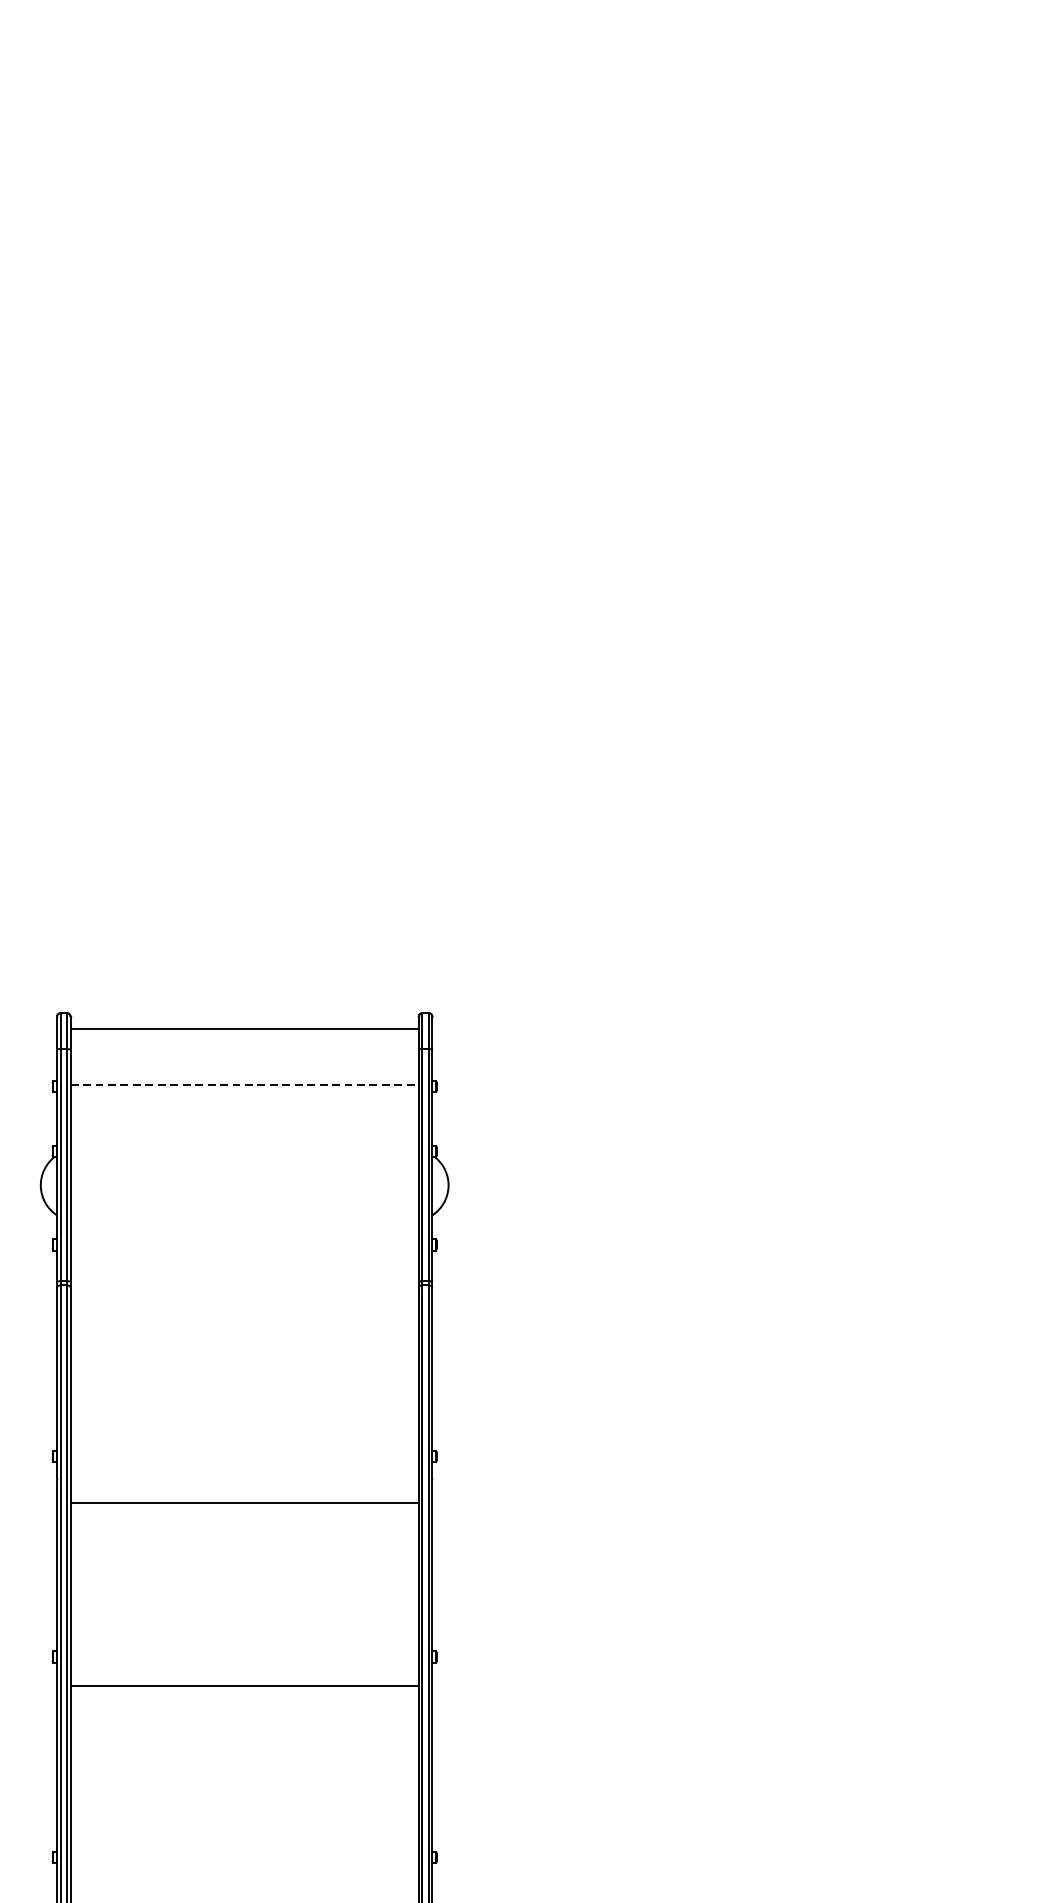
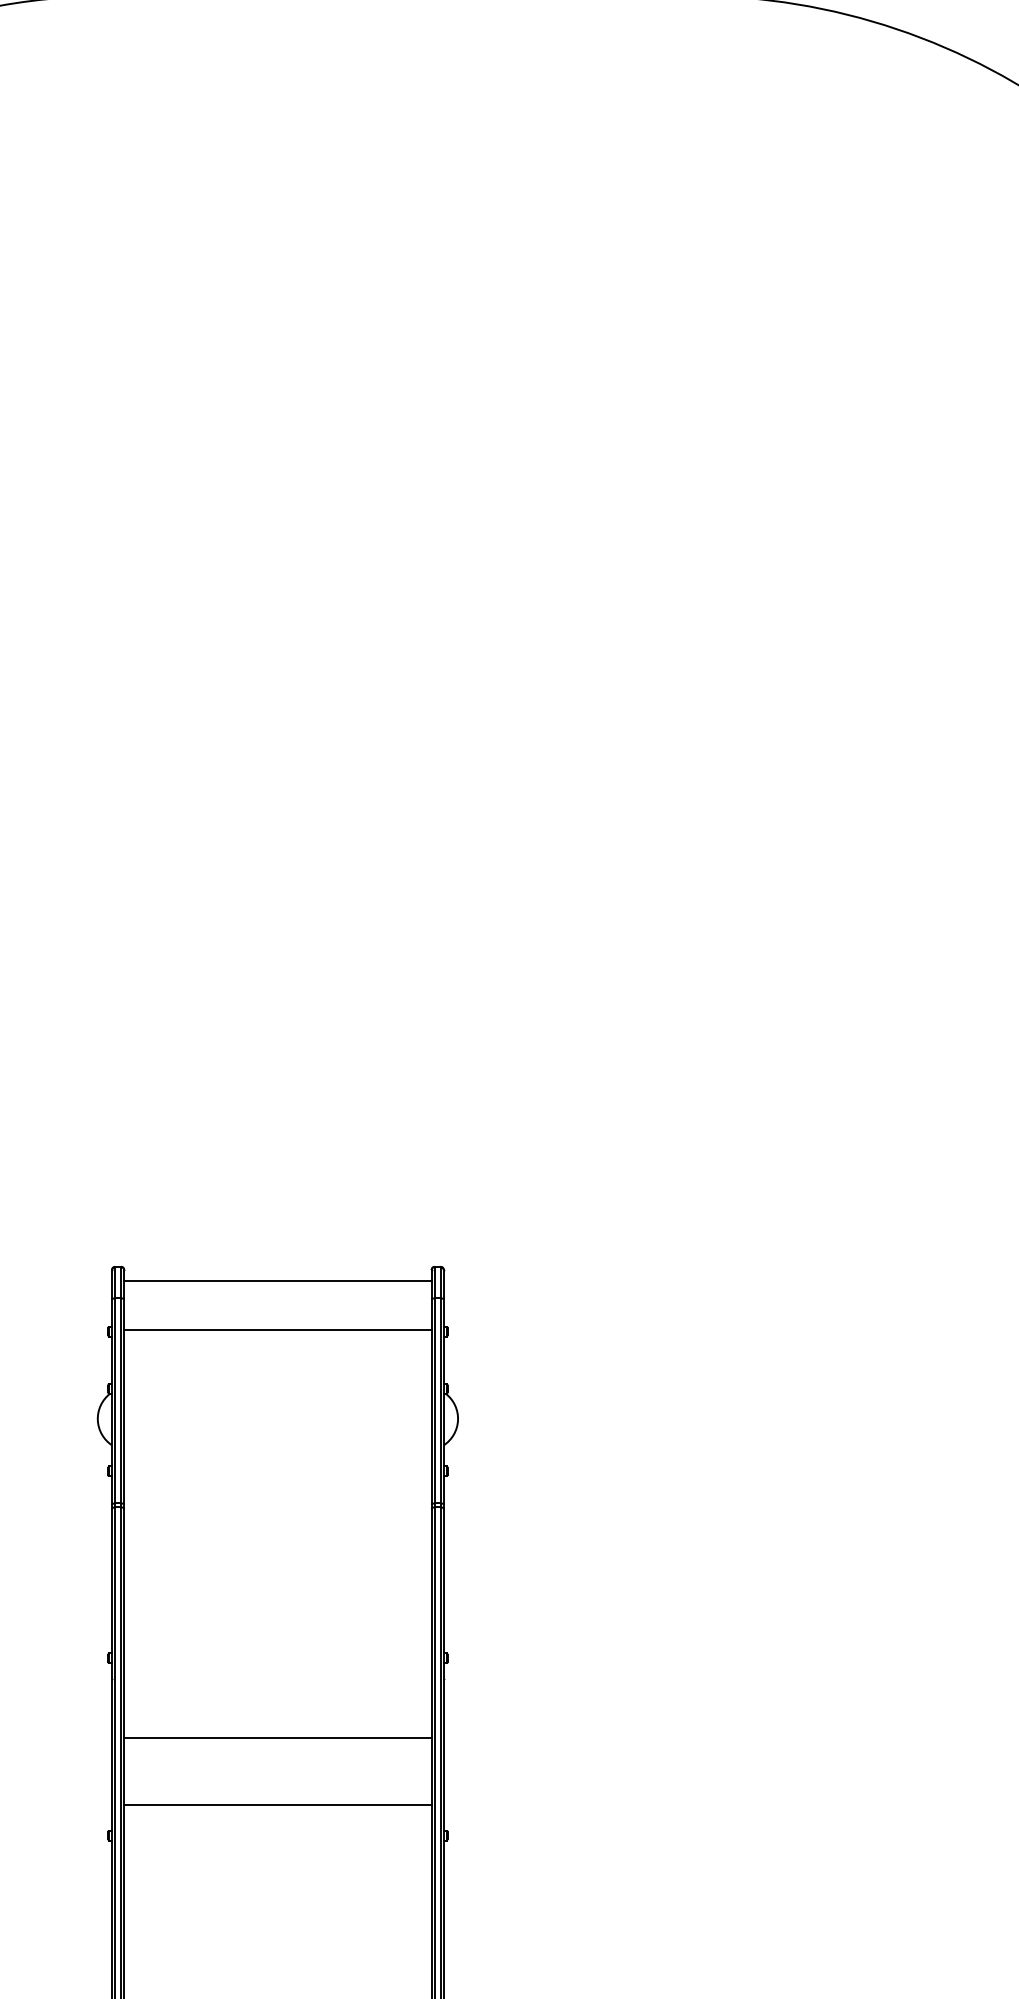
line: (244, 1085) -> (277, 1330), dashed -> solid
line: (244, 1503) -> (277, 1738), moved
line: (244, 1685) -> (277, 1804), moved

